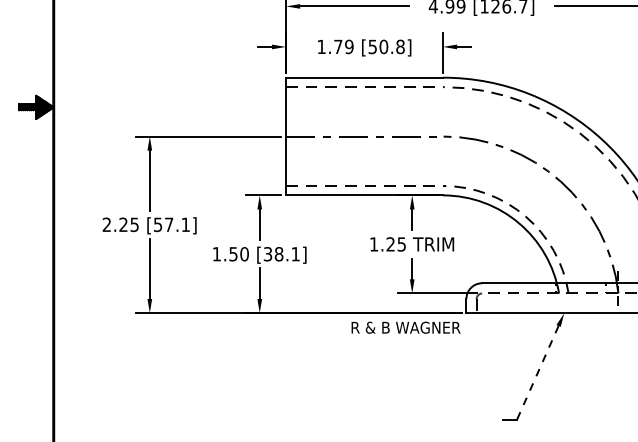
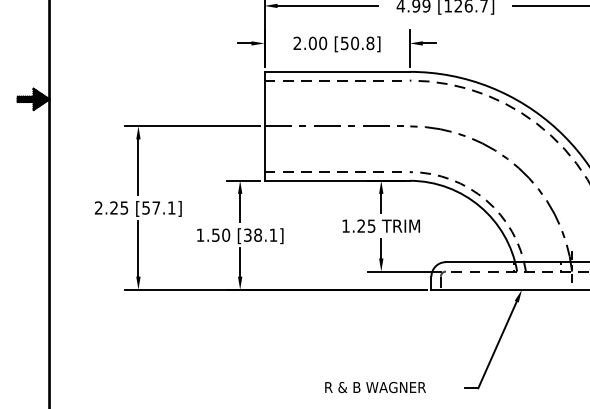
text: (335, 46) -> (310, 43), 1.79 -> 2.00
text: (405, 327) -> (375, 387), moved
line: (537, 373) -> (497, 345), dashed -> solid

